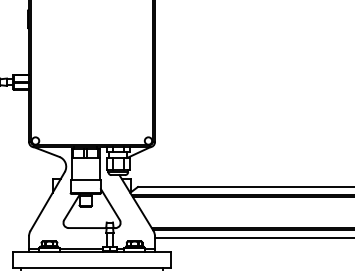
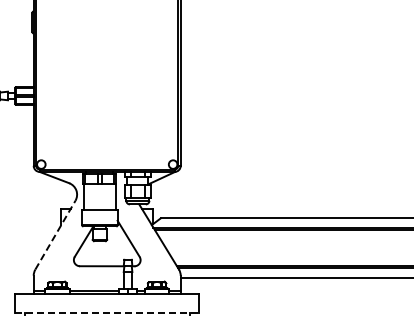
line: (47, 201) -> (55, 235), solid -> dashed
line: (92, 267) -> (107, 312), solid -> dashed

